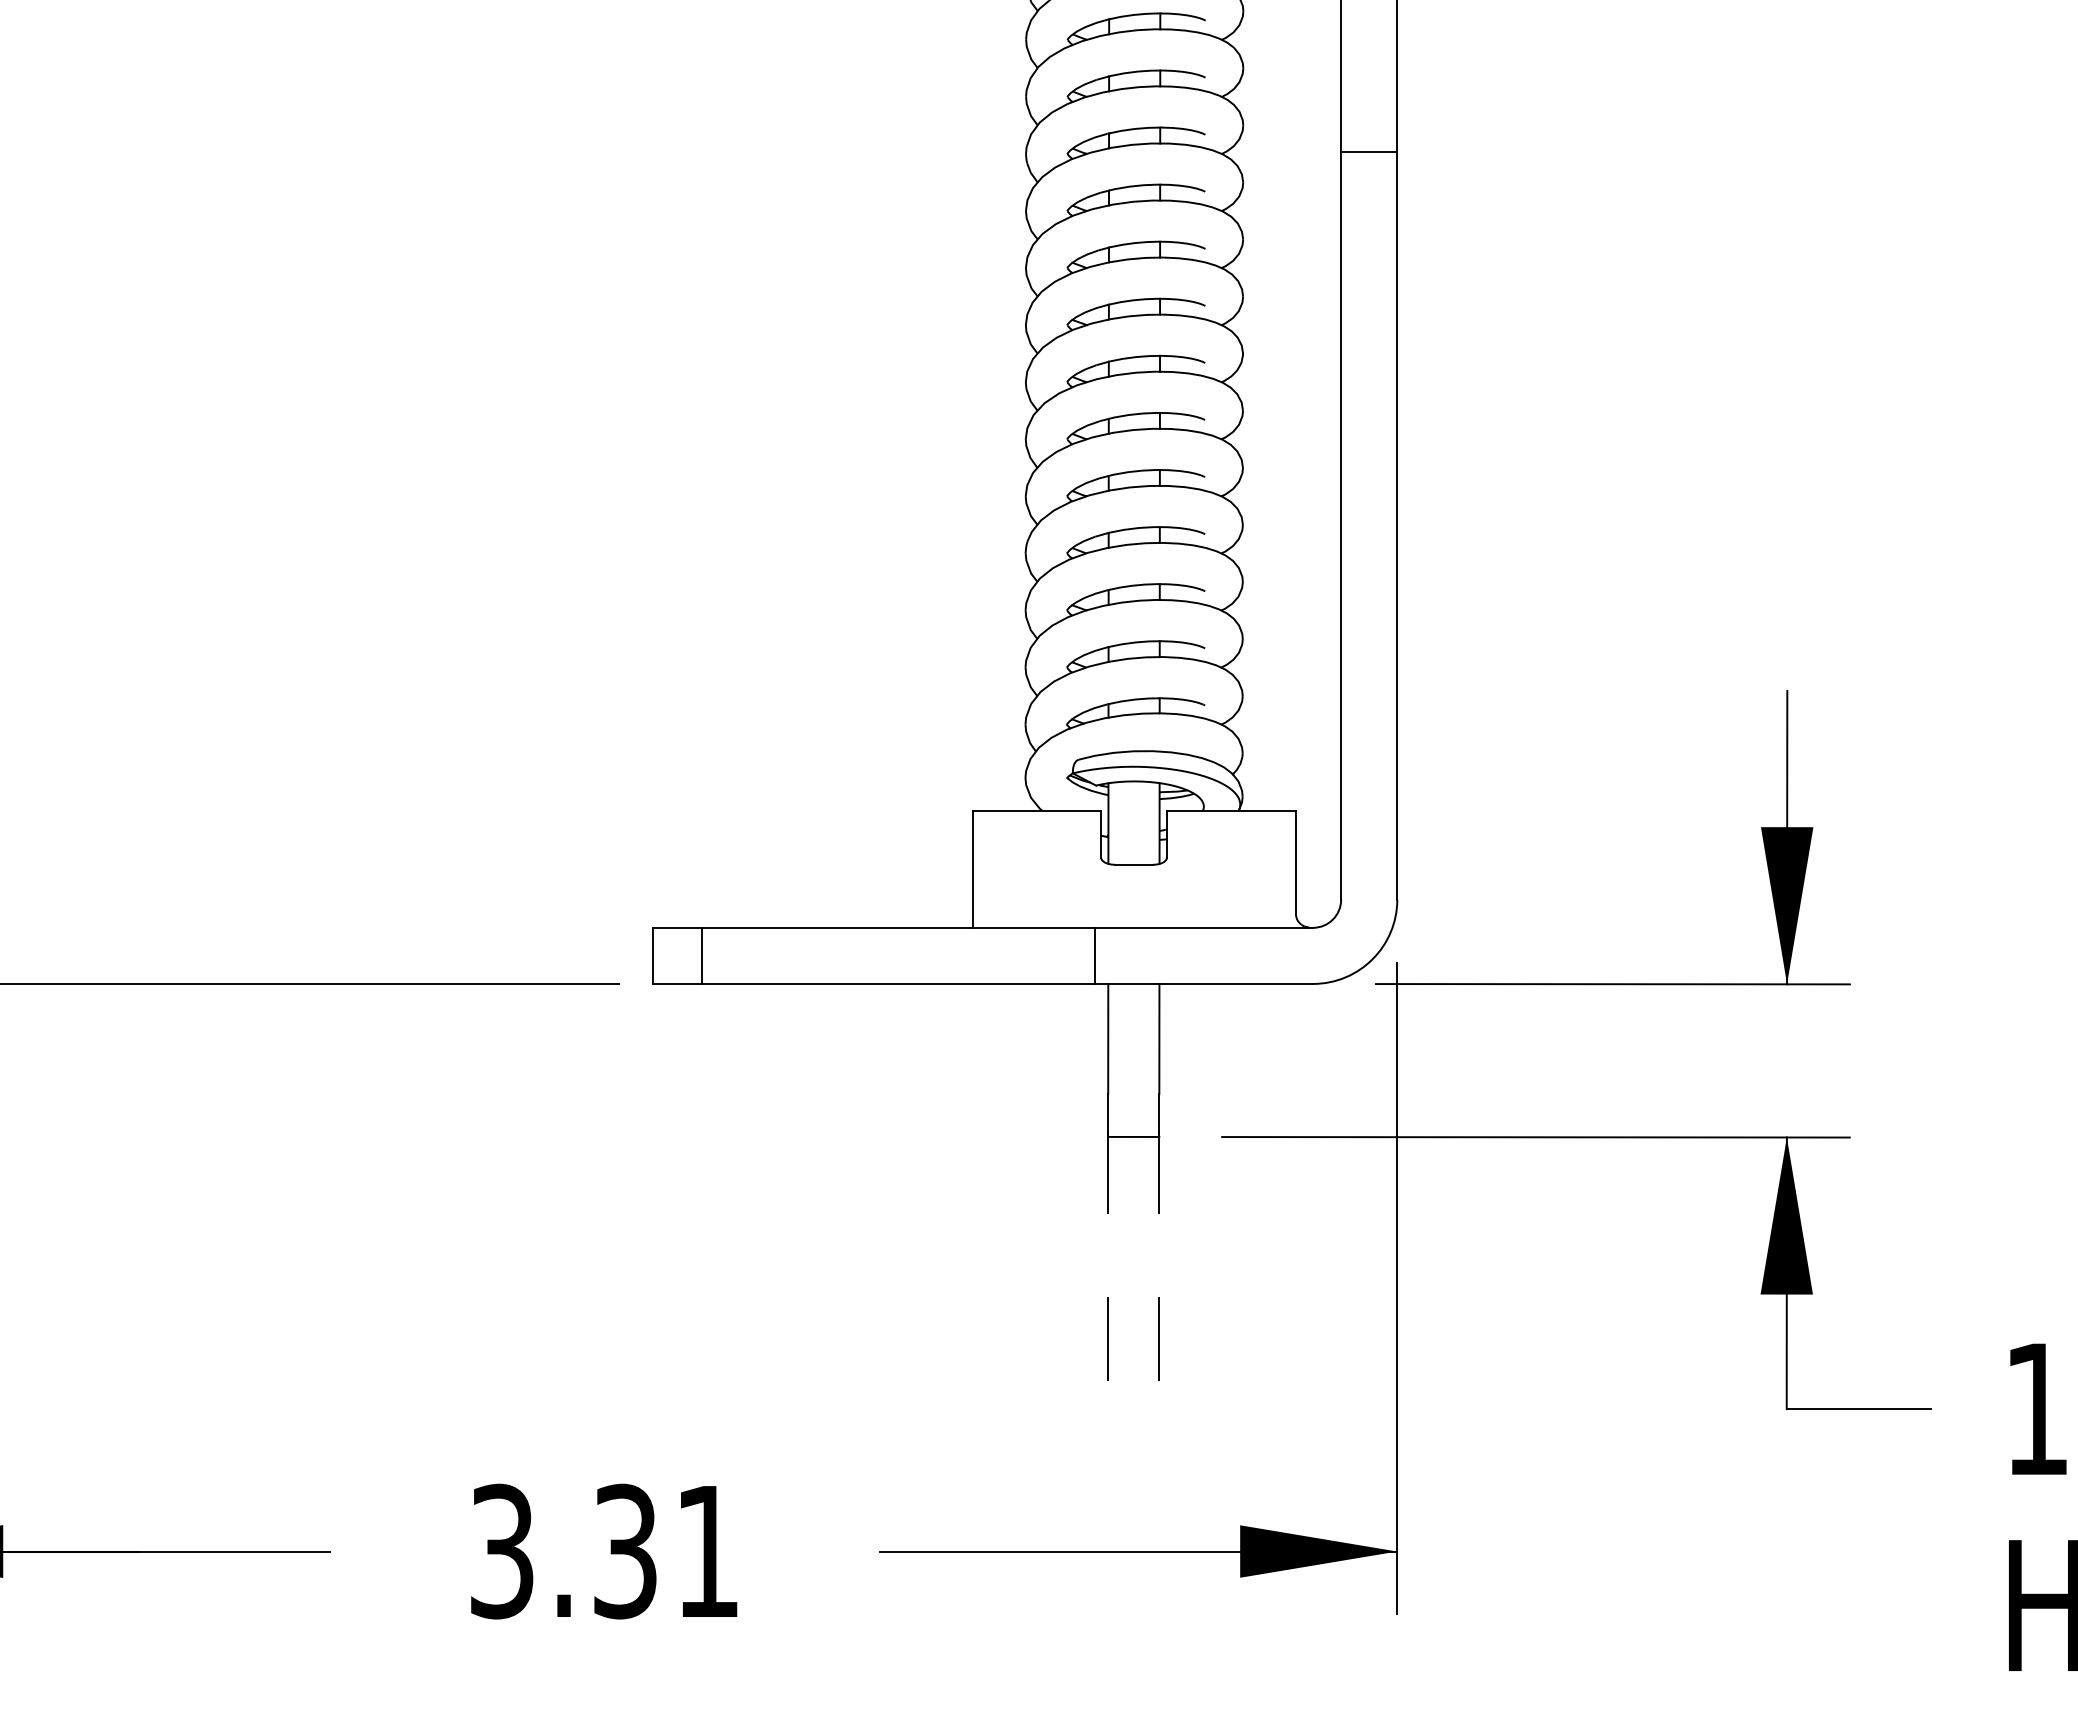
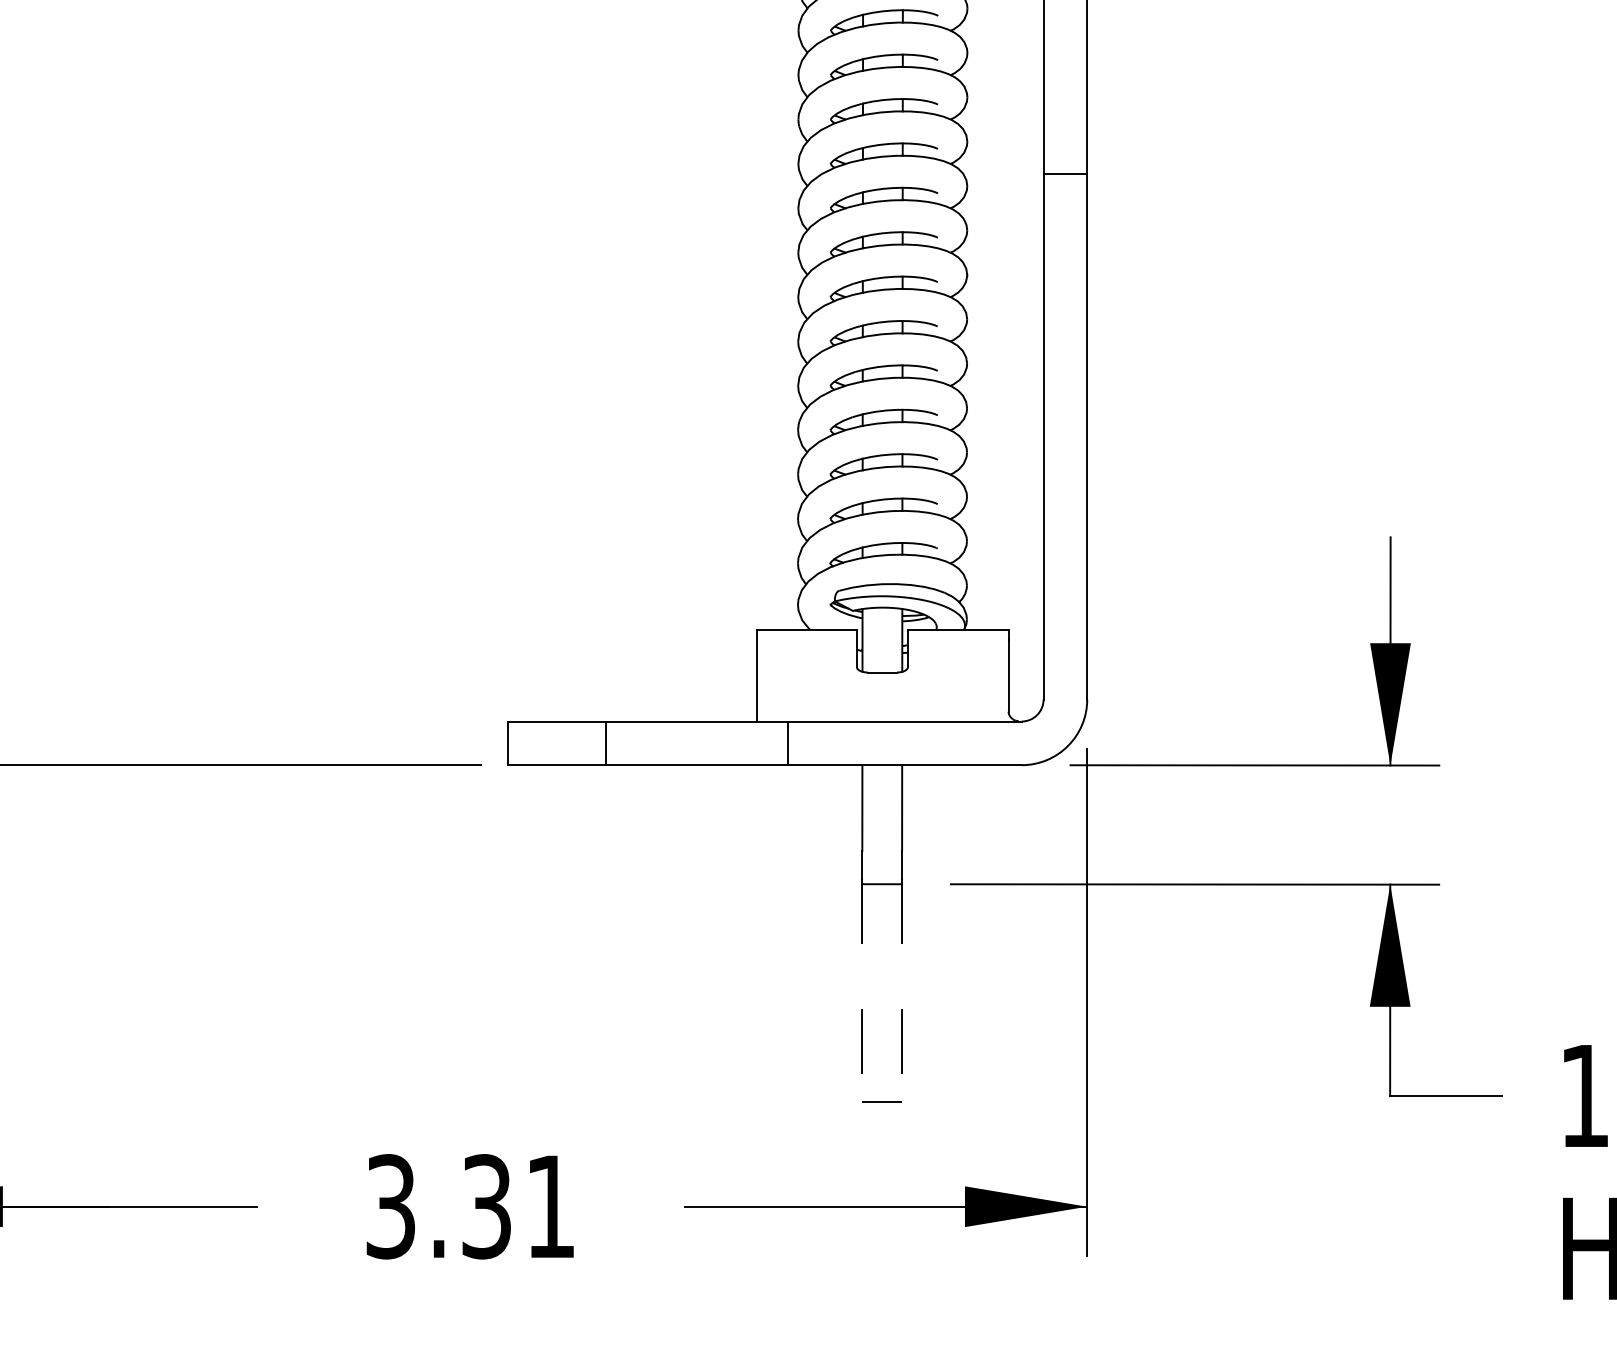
line: (1369, 152) -> (1065, 174), moved
line: (702, 955) -> (605, 743), moved
line: (1094, 955) -> (787, 743), moved
line: (1133, 1415) -> (882, 1100), added

